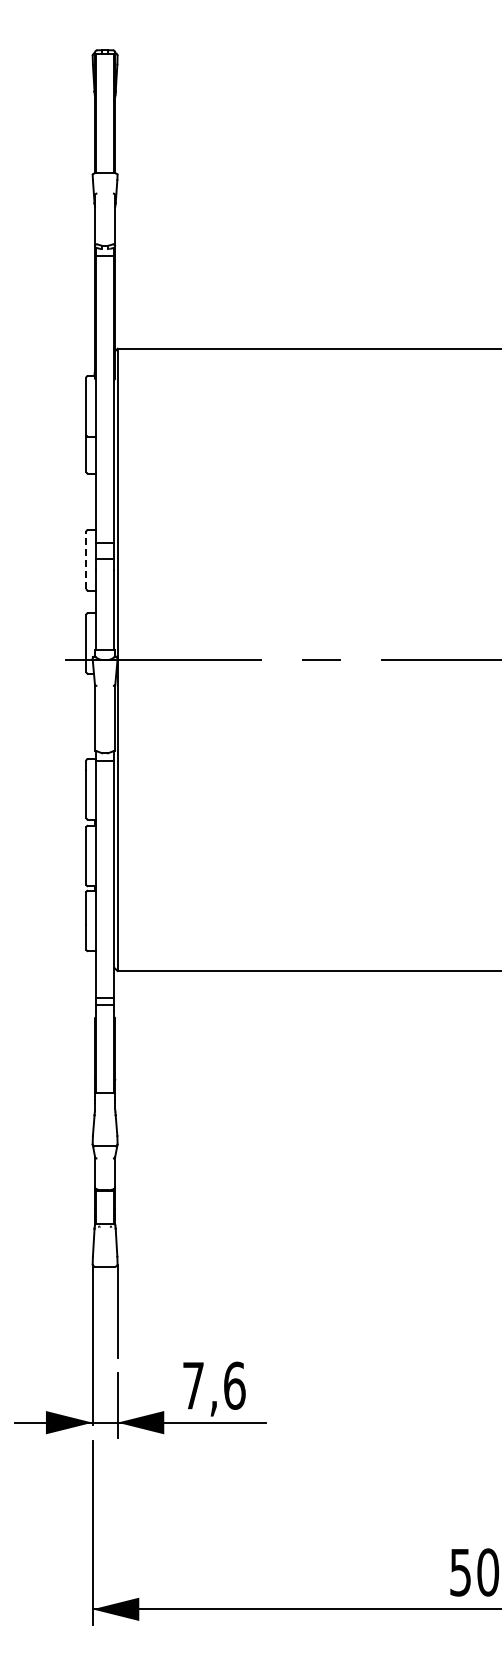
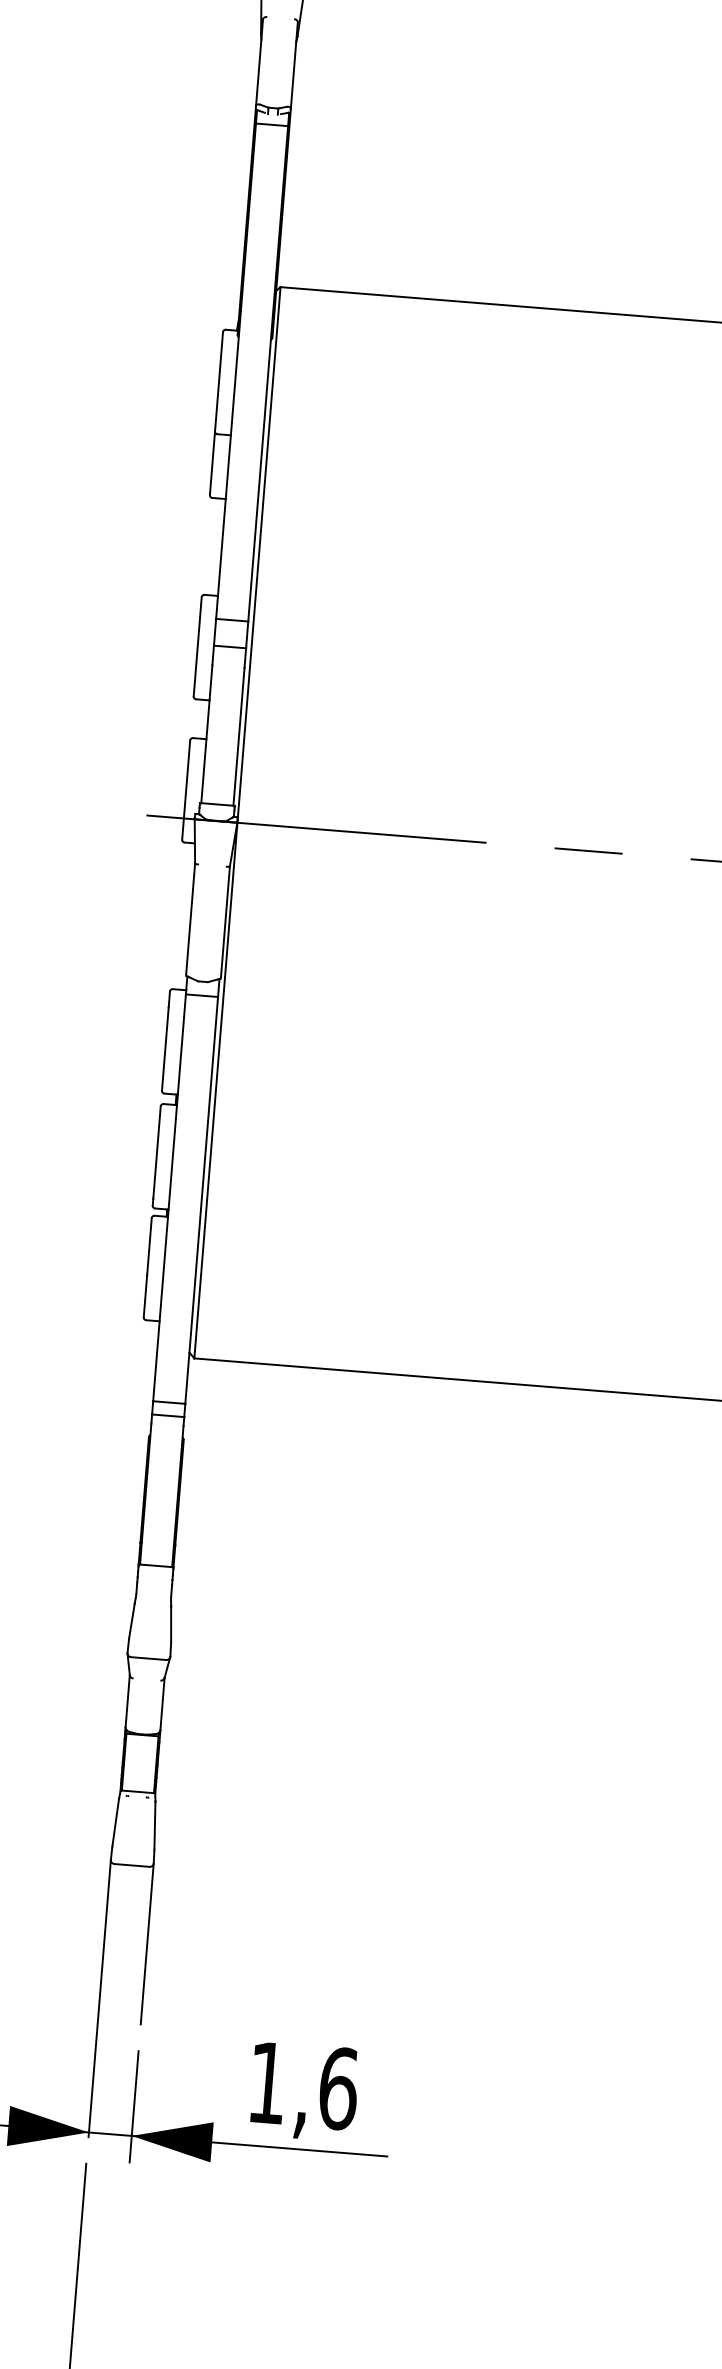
line: (86, 560) -> (197, 647), dashed -> solid
text: (193, 1385) -> (267, 2082), 7,6 -> 1,6

